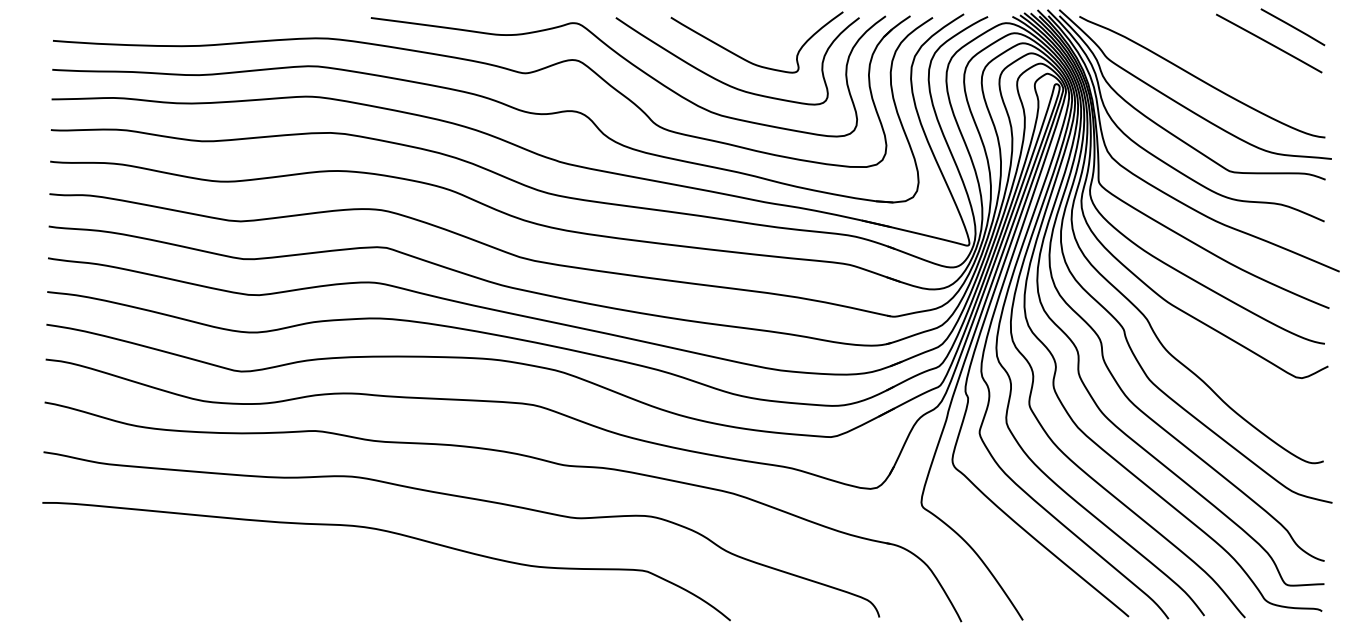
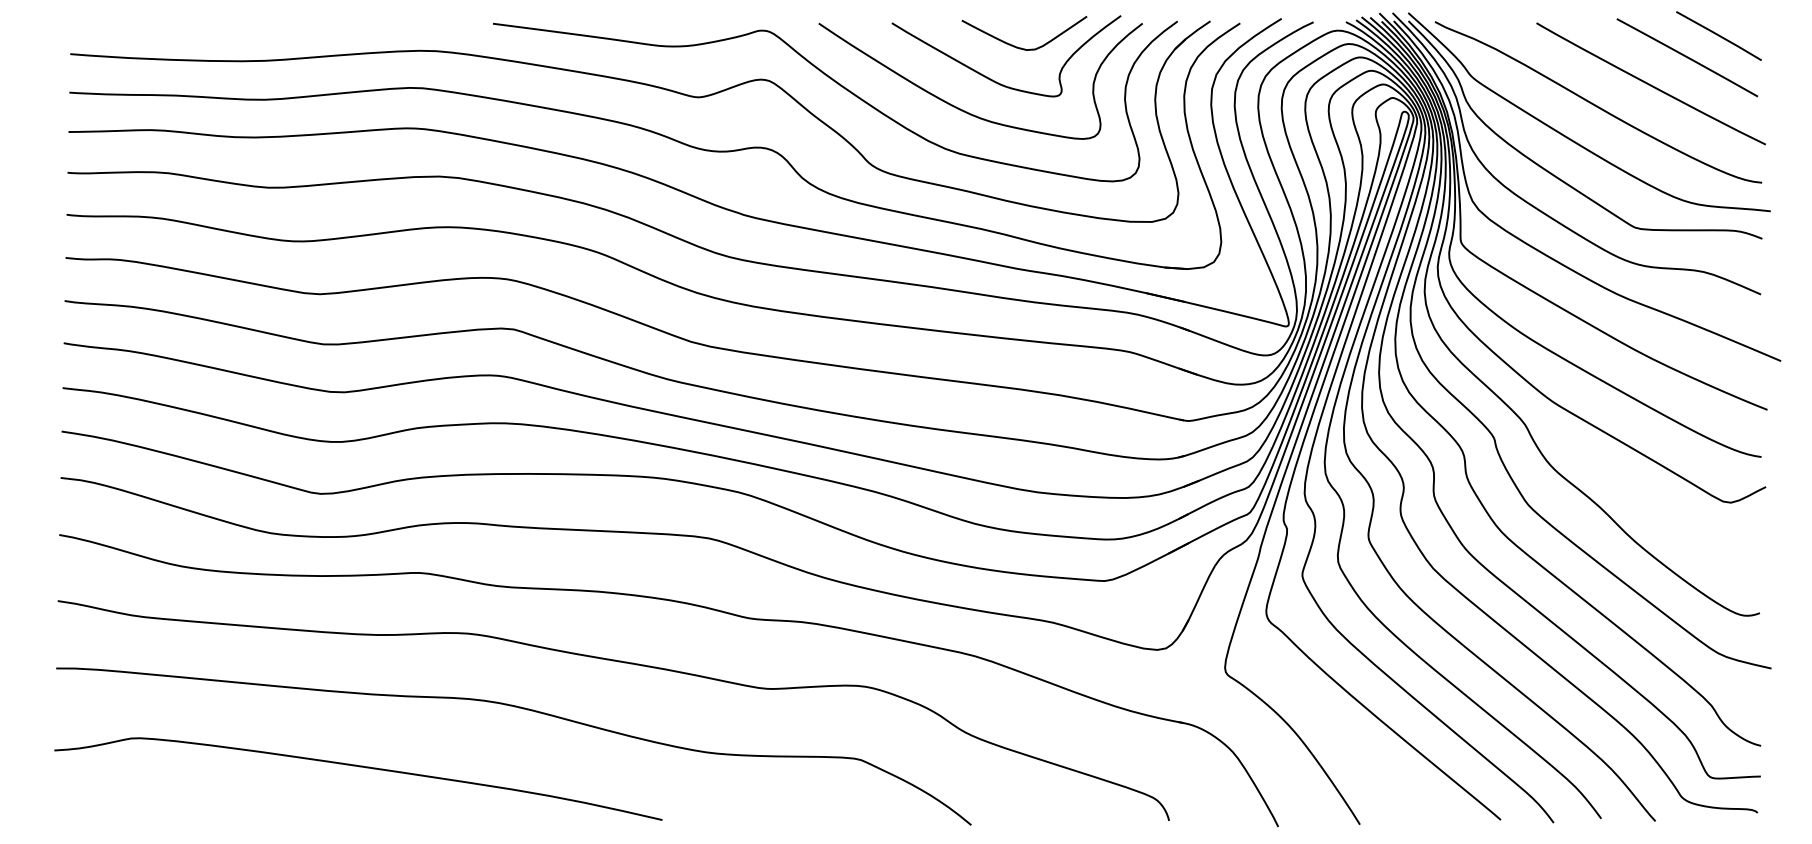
curve: (768, 35) -> (1021, 47), added
curve: (1240, 62) -> (1649, 83), added
curve: (270, 577) -> (359, 767), added

